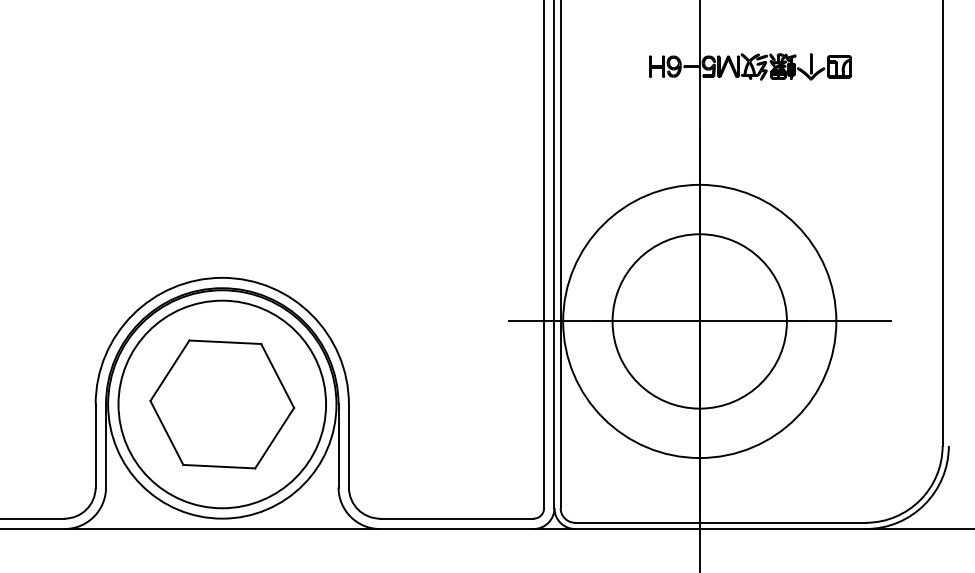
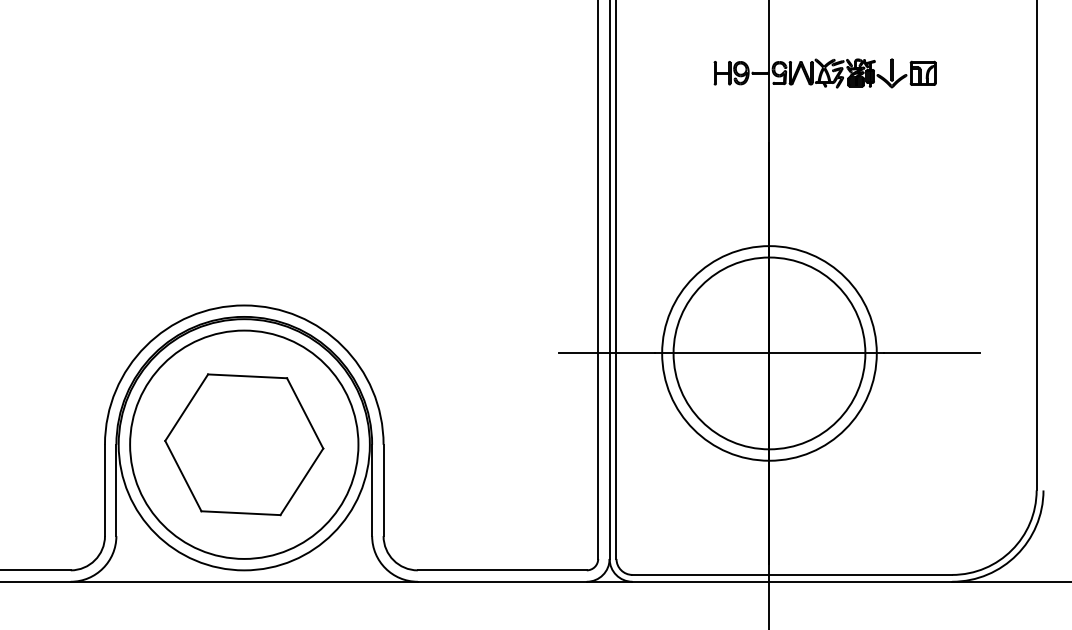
circle: (699, 321) -> (769, 353), size x0.71

